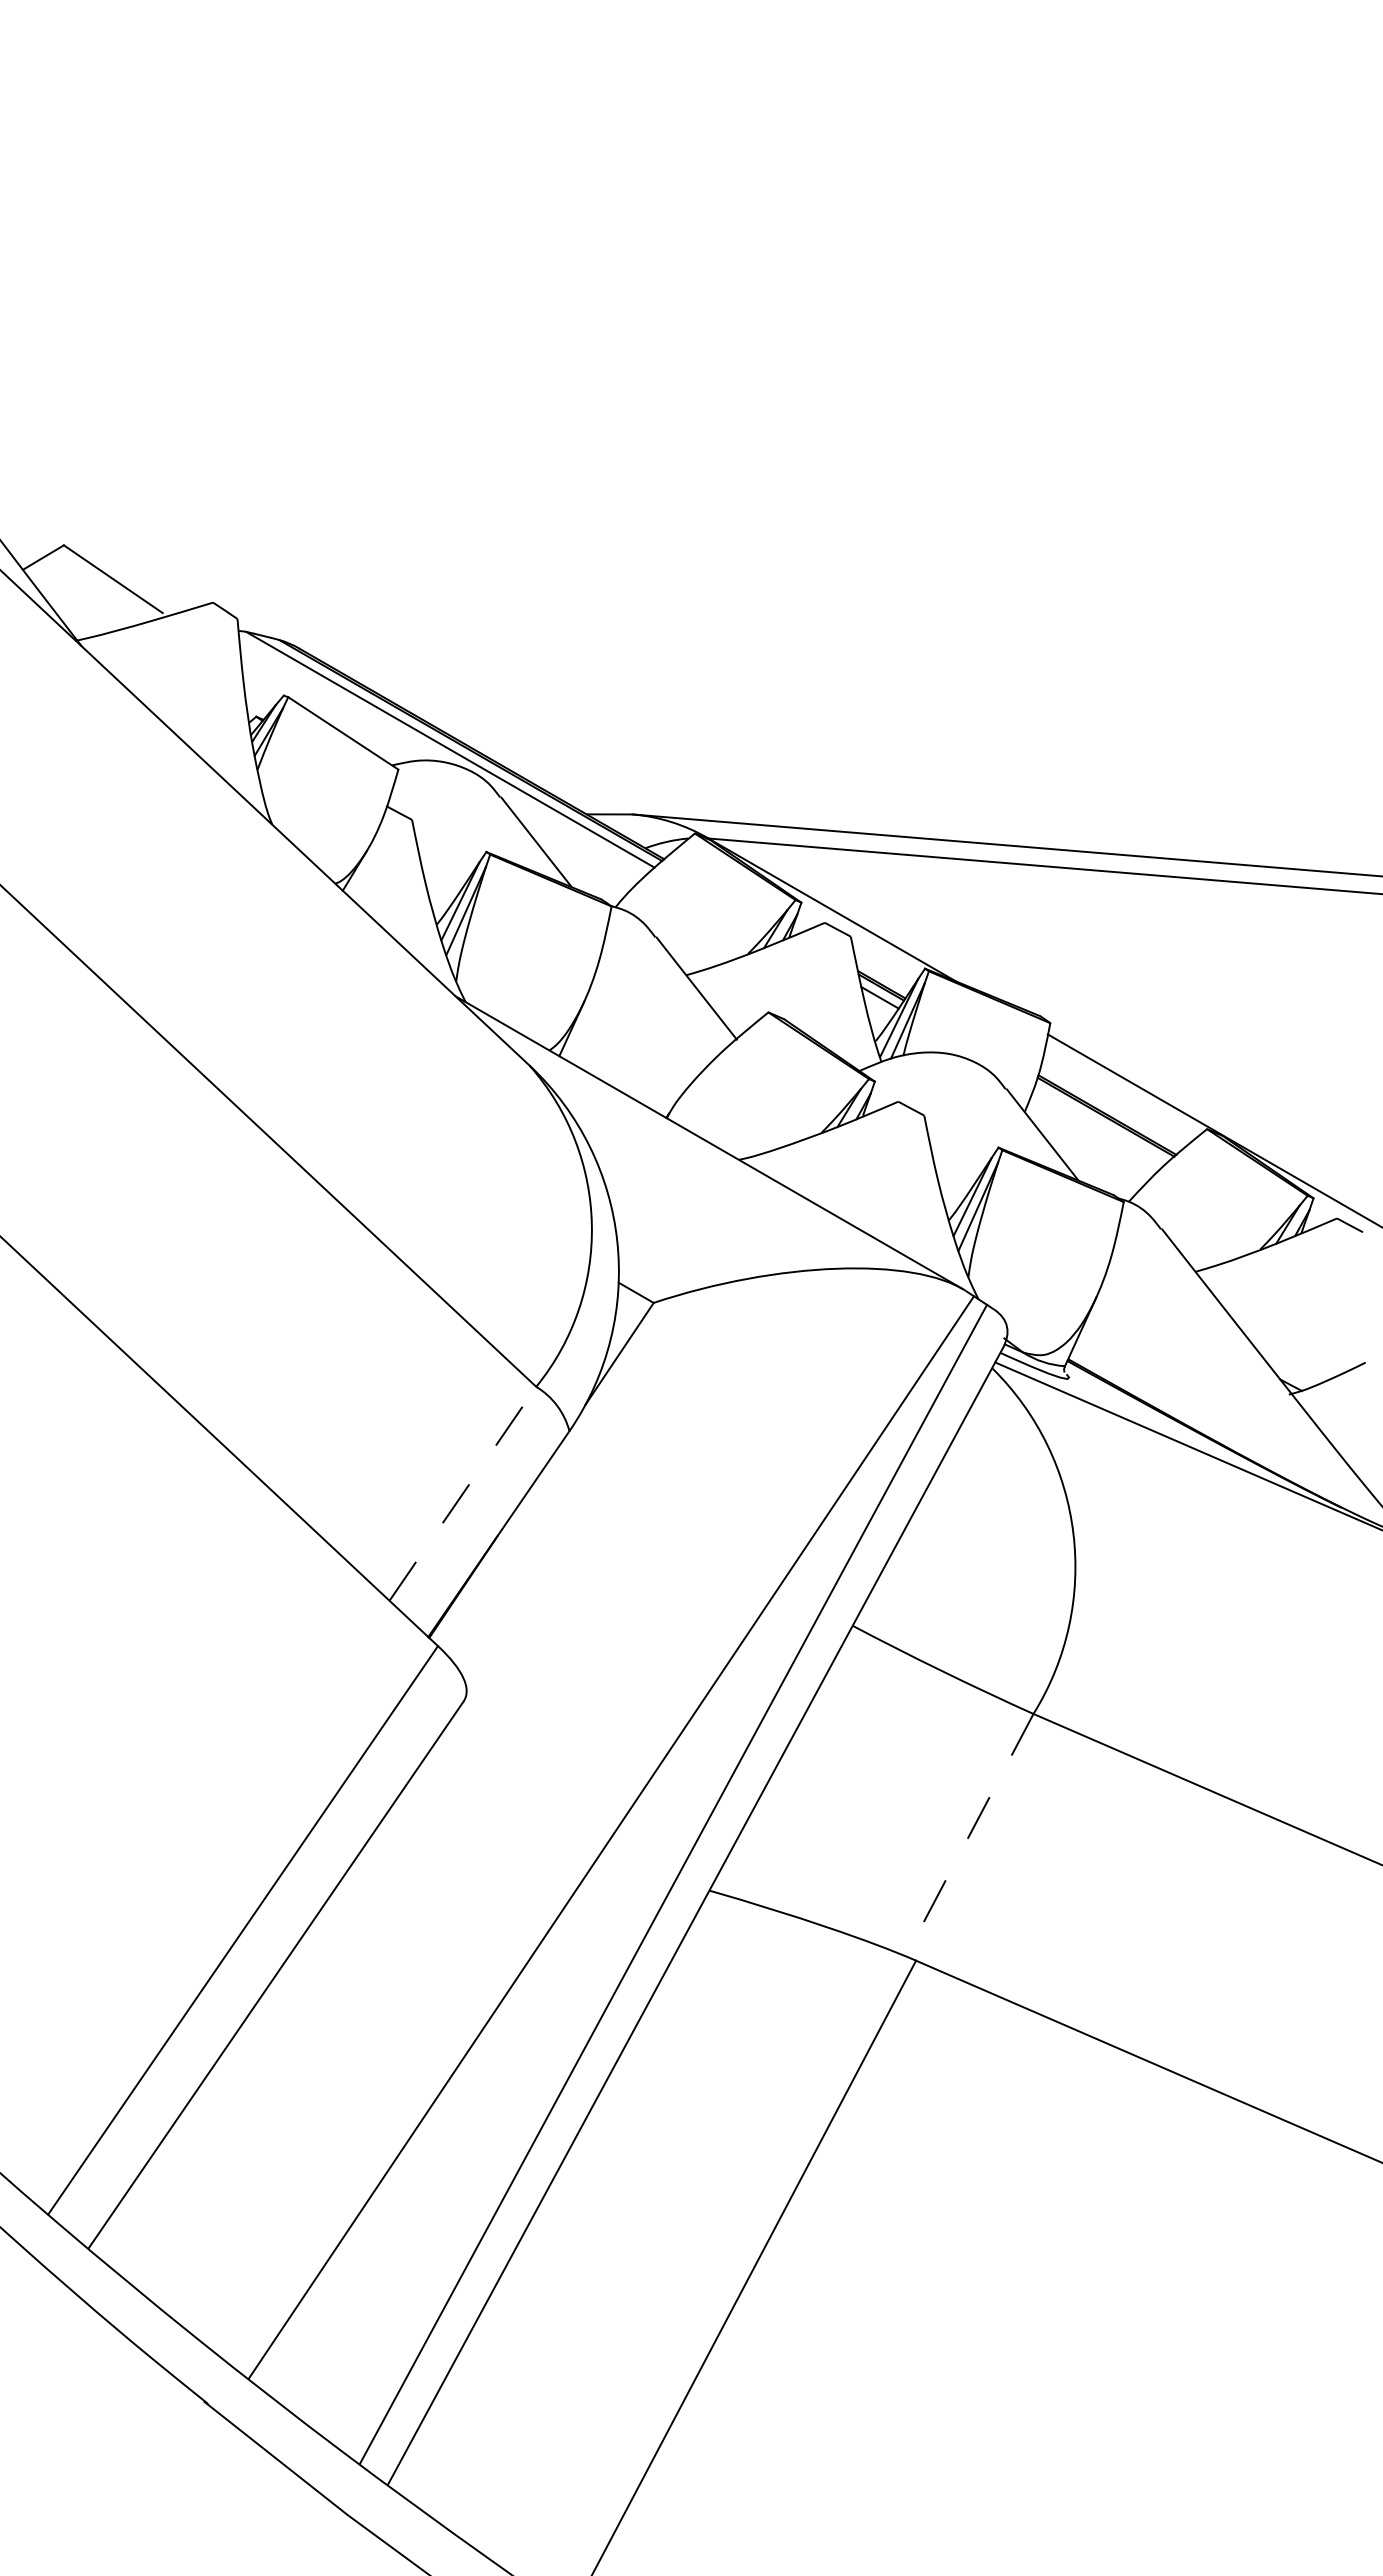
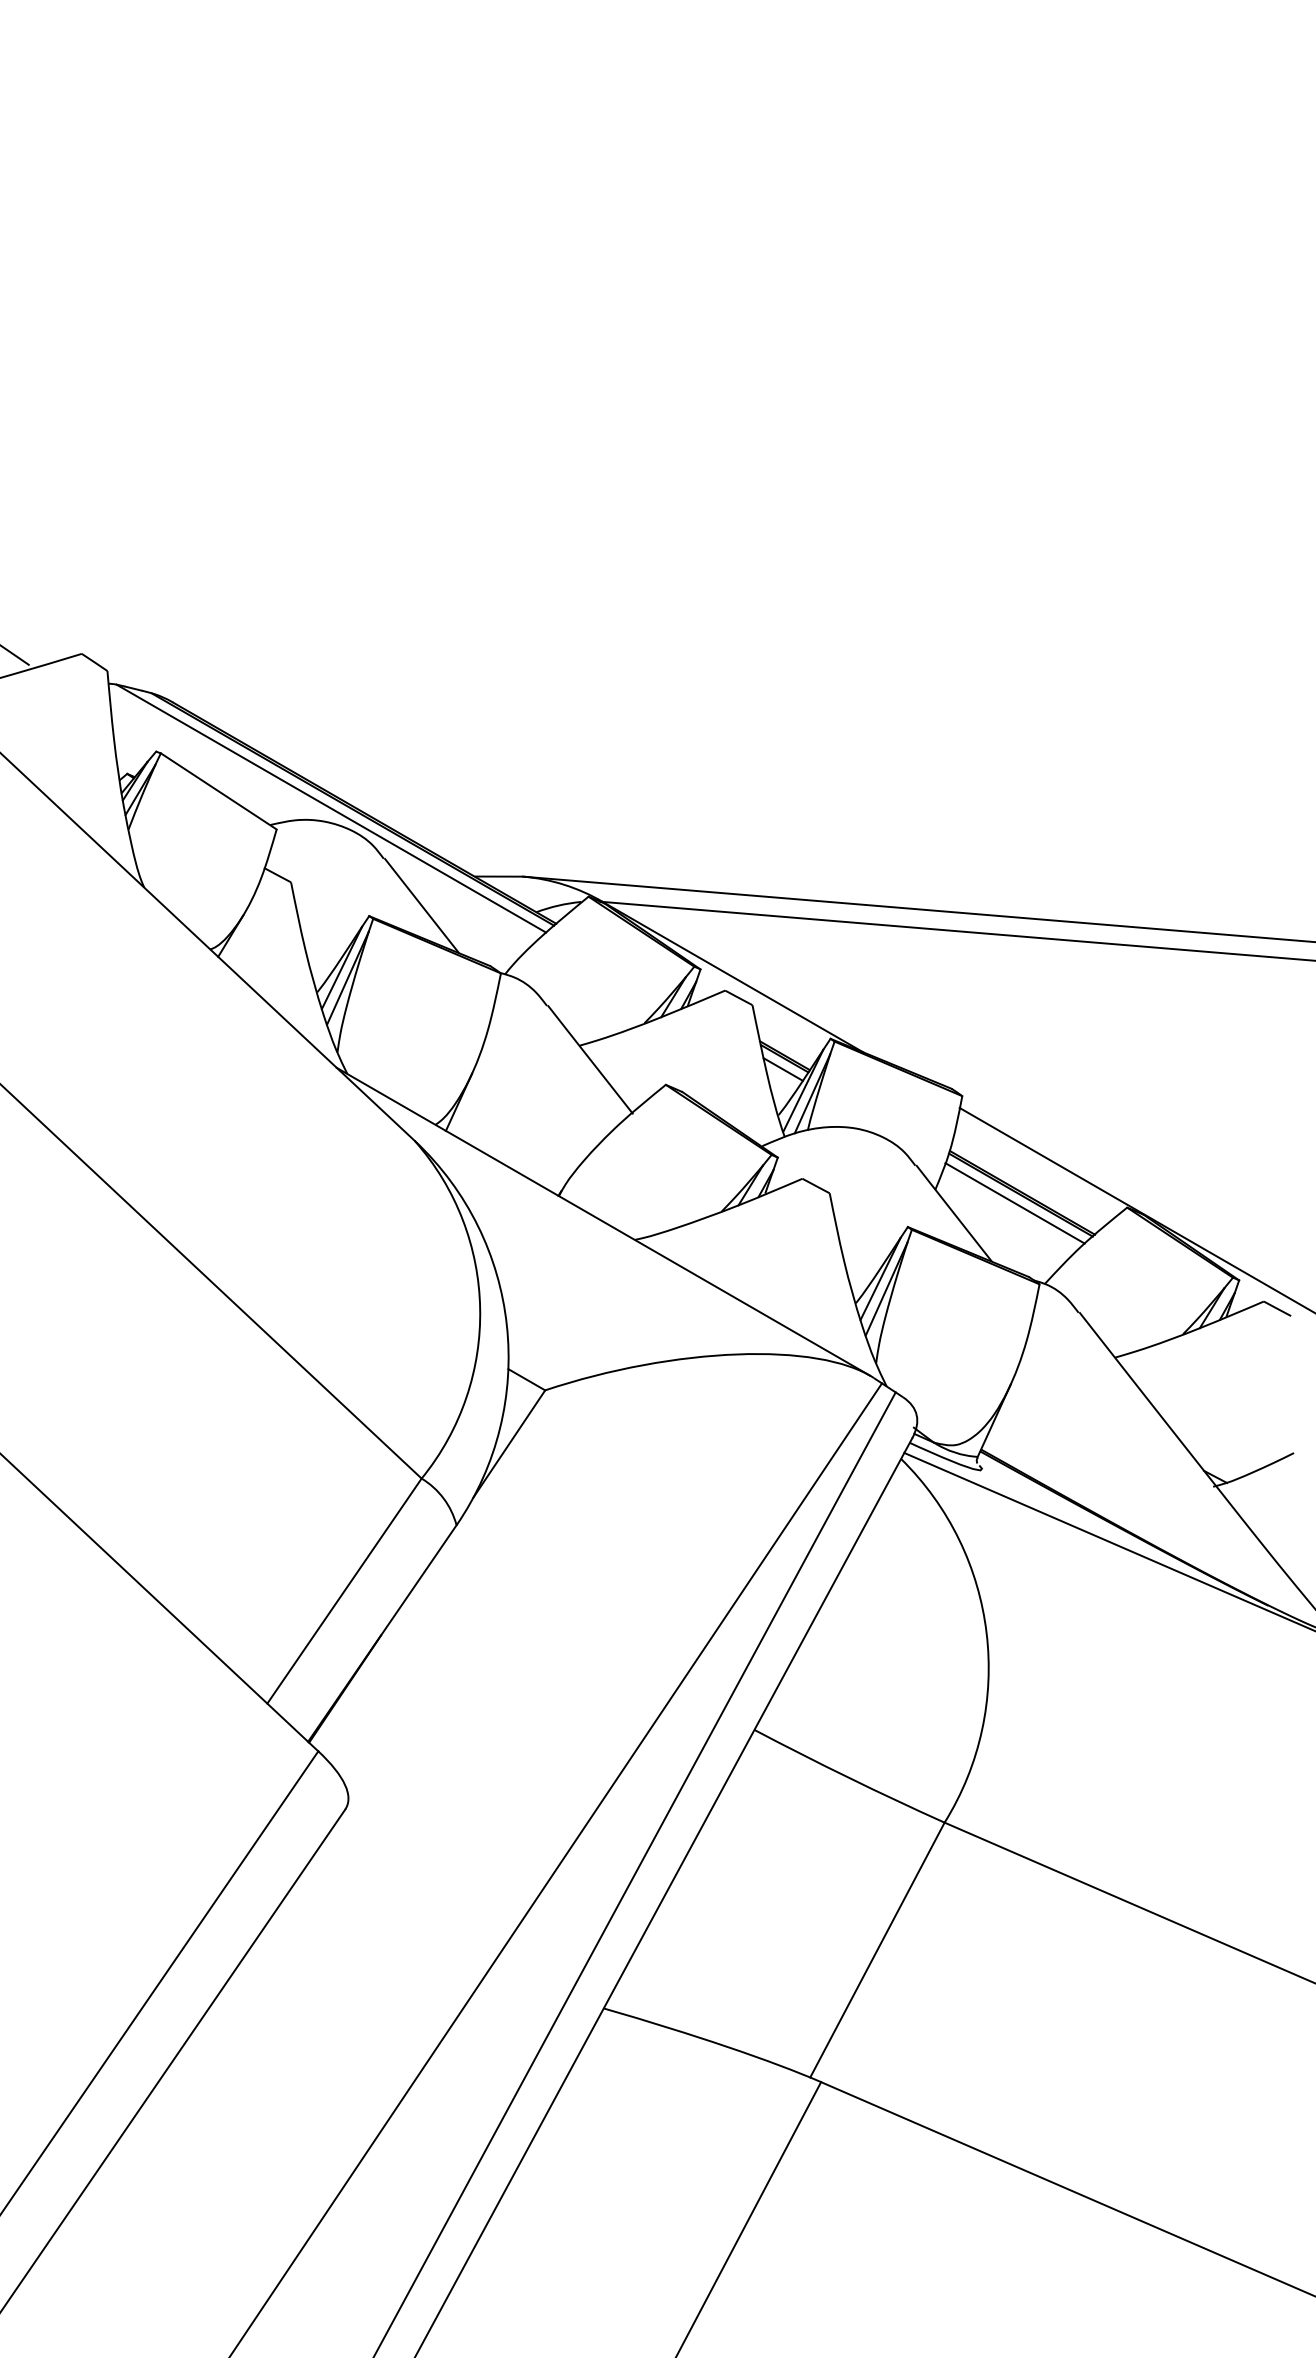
line: (1100, 1124) -> (1015, 1202), added
line: (462, 1493) -> (344, 1590), dashed -> solid
line: (969, 1835) -> (877, 1950), dashed -> solid

